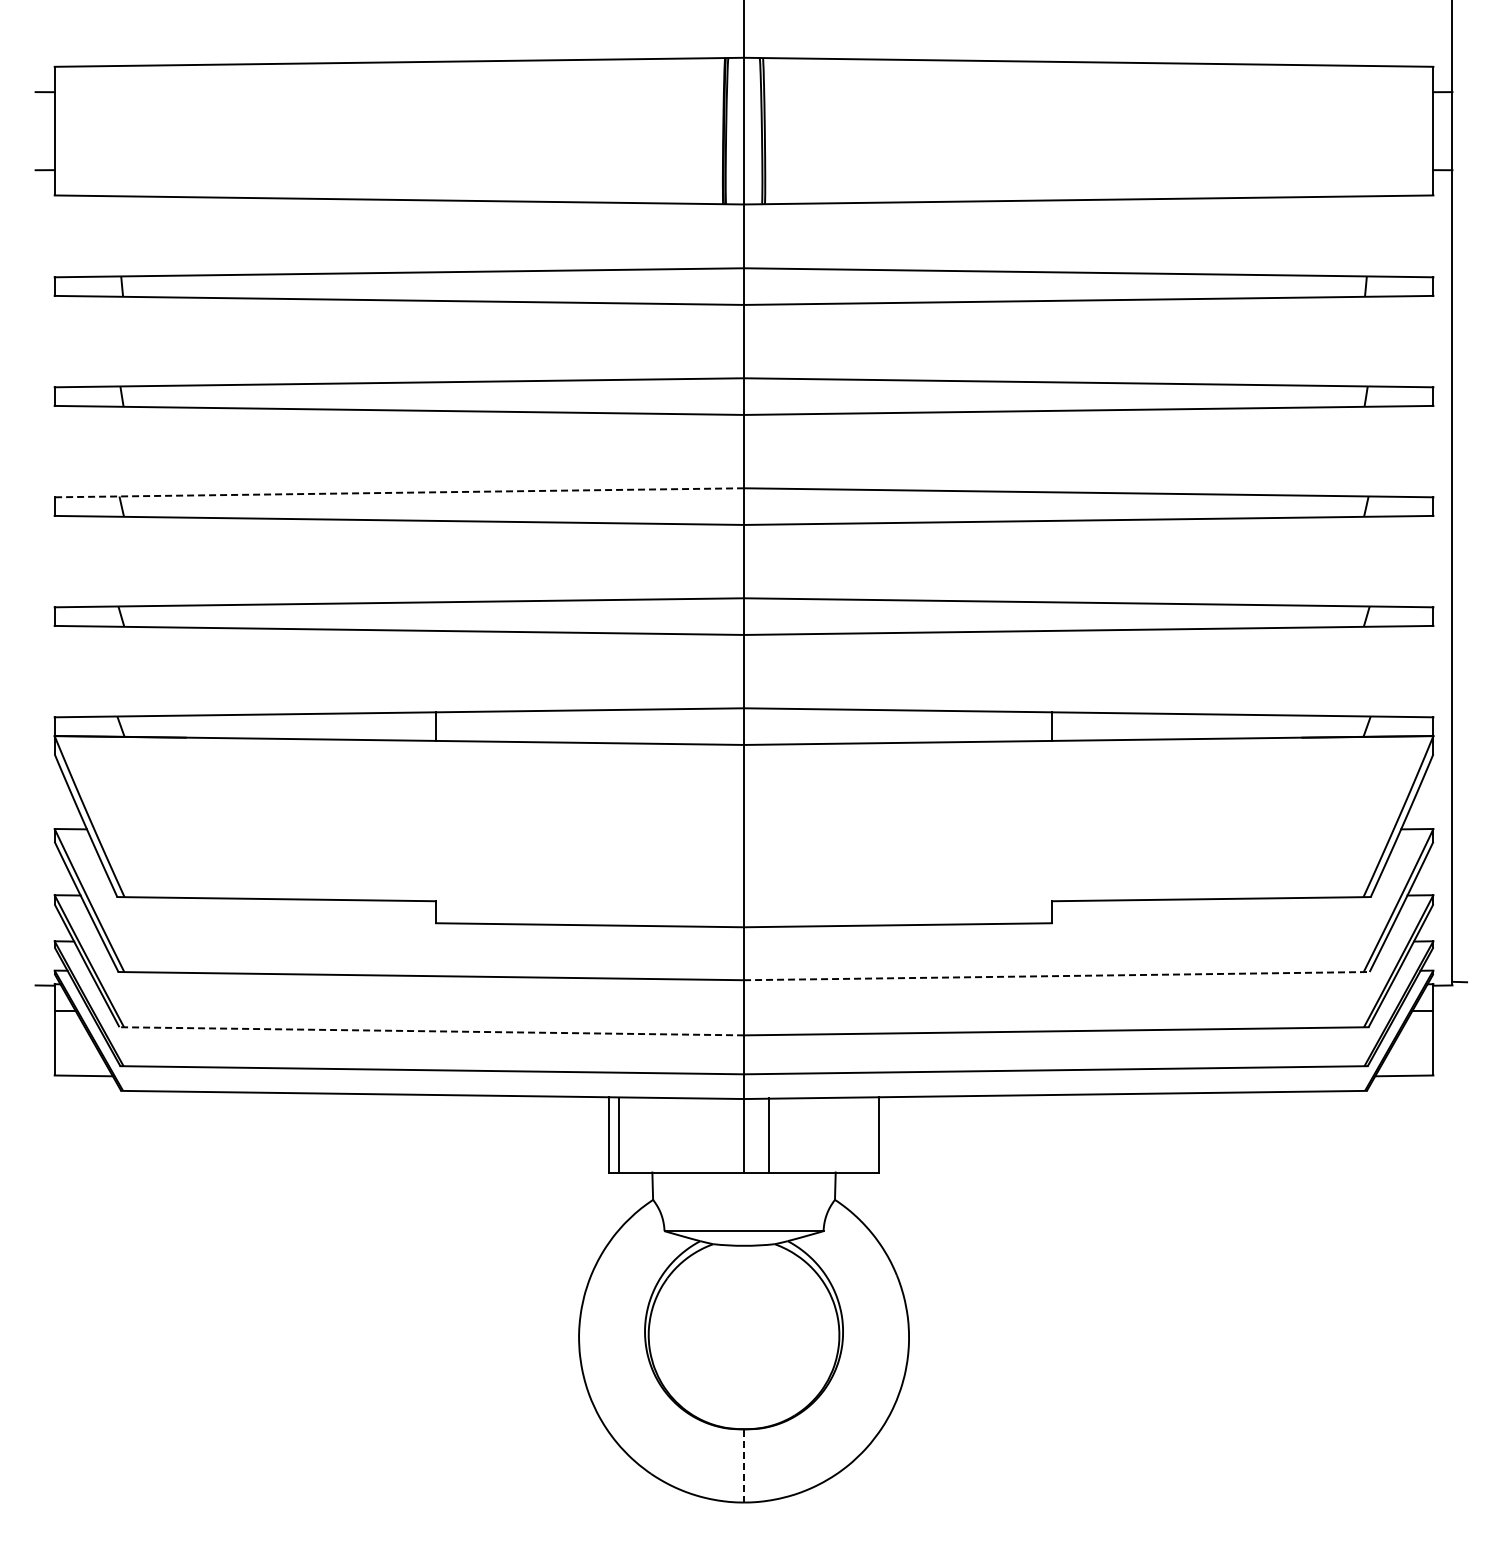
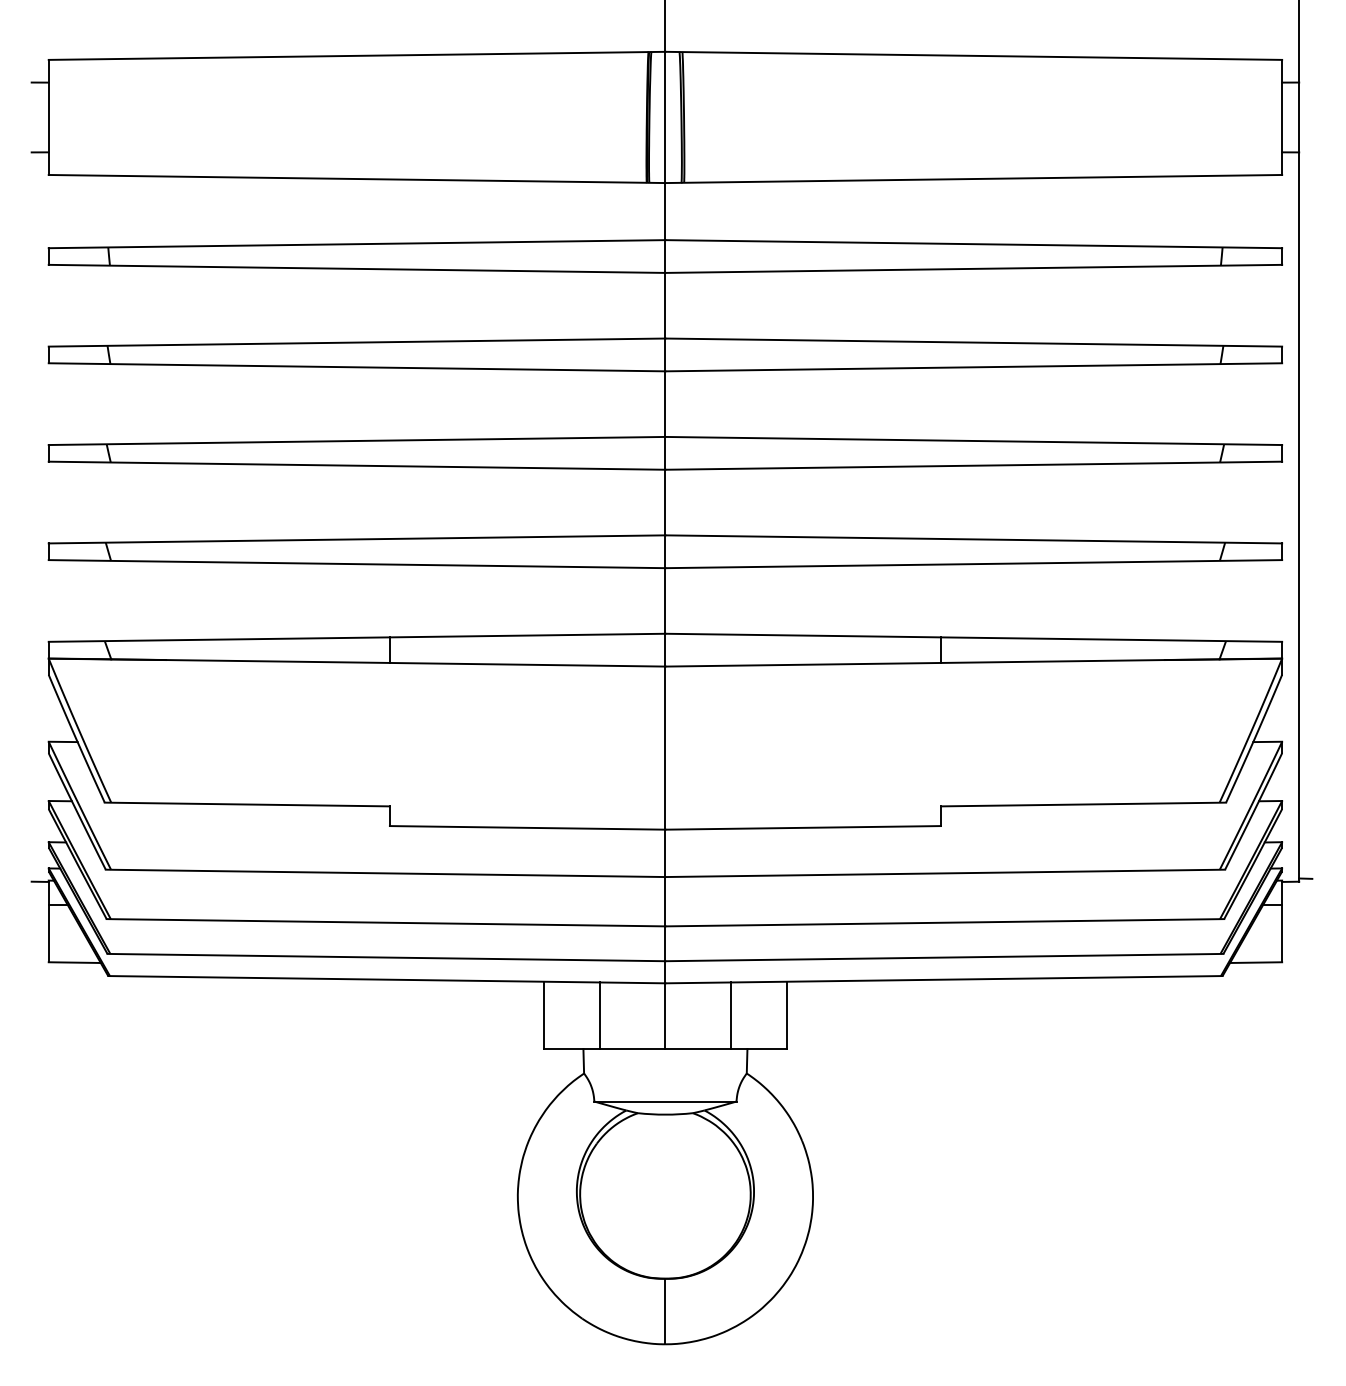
line: (399, 492) -> (357, 440), dashed -> solid
line: (1056, 976) -> (944, 873), dashed -> solid
line: (431, 1031) -> (385, 922), dashed -> solid
line: (619, 1135) -> (599, 1015), moved
line: (768, 1135) -> (731, 1015), moved
line: (744, 1465) -> (665, 1311), dashed -> solid

